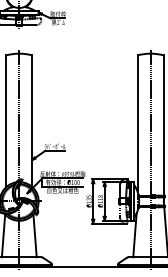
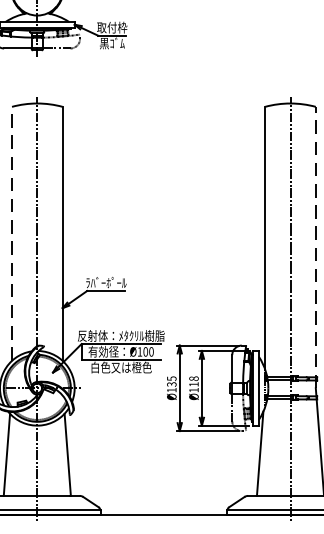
line: (6, 121) -> (12, 234), solid -> dashed
line: (163, 127) -> (315, 245), solid -> dashed

